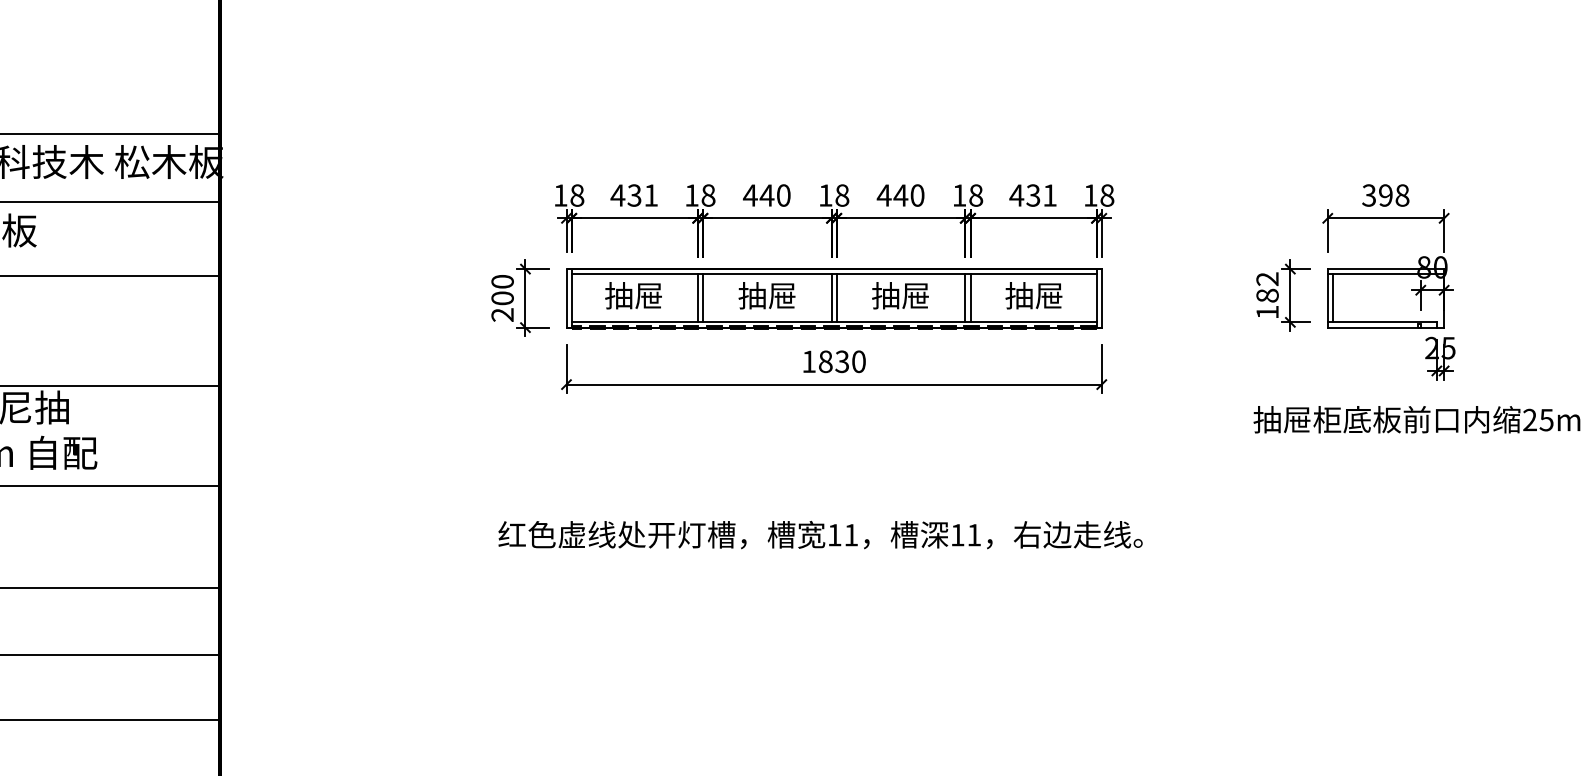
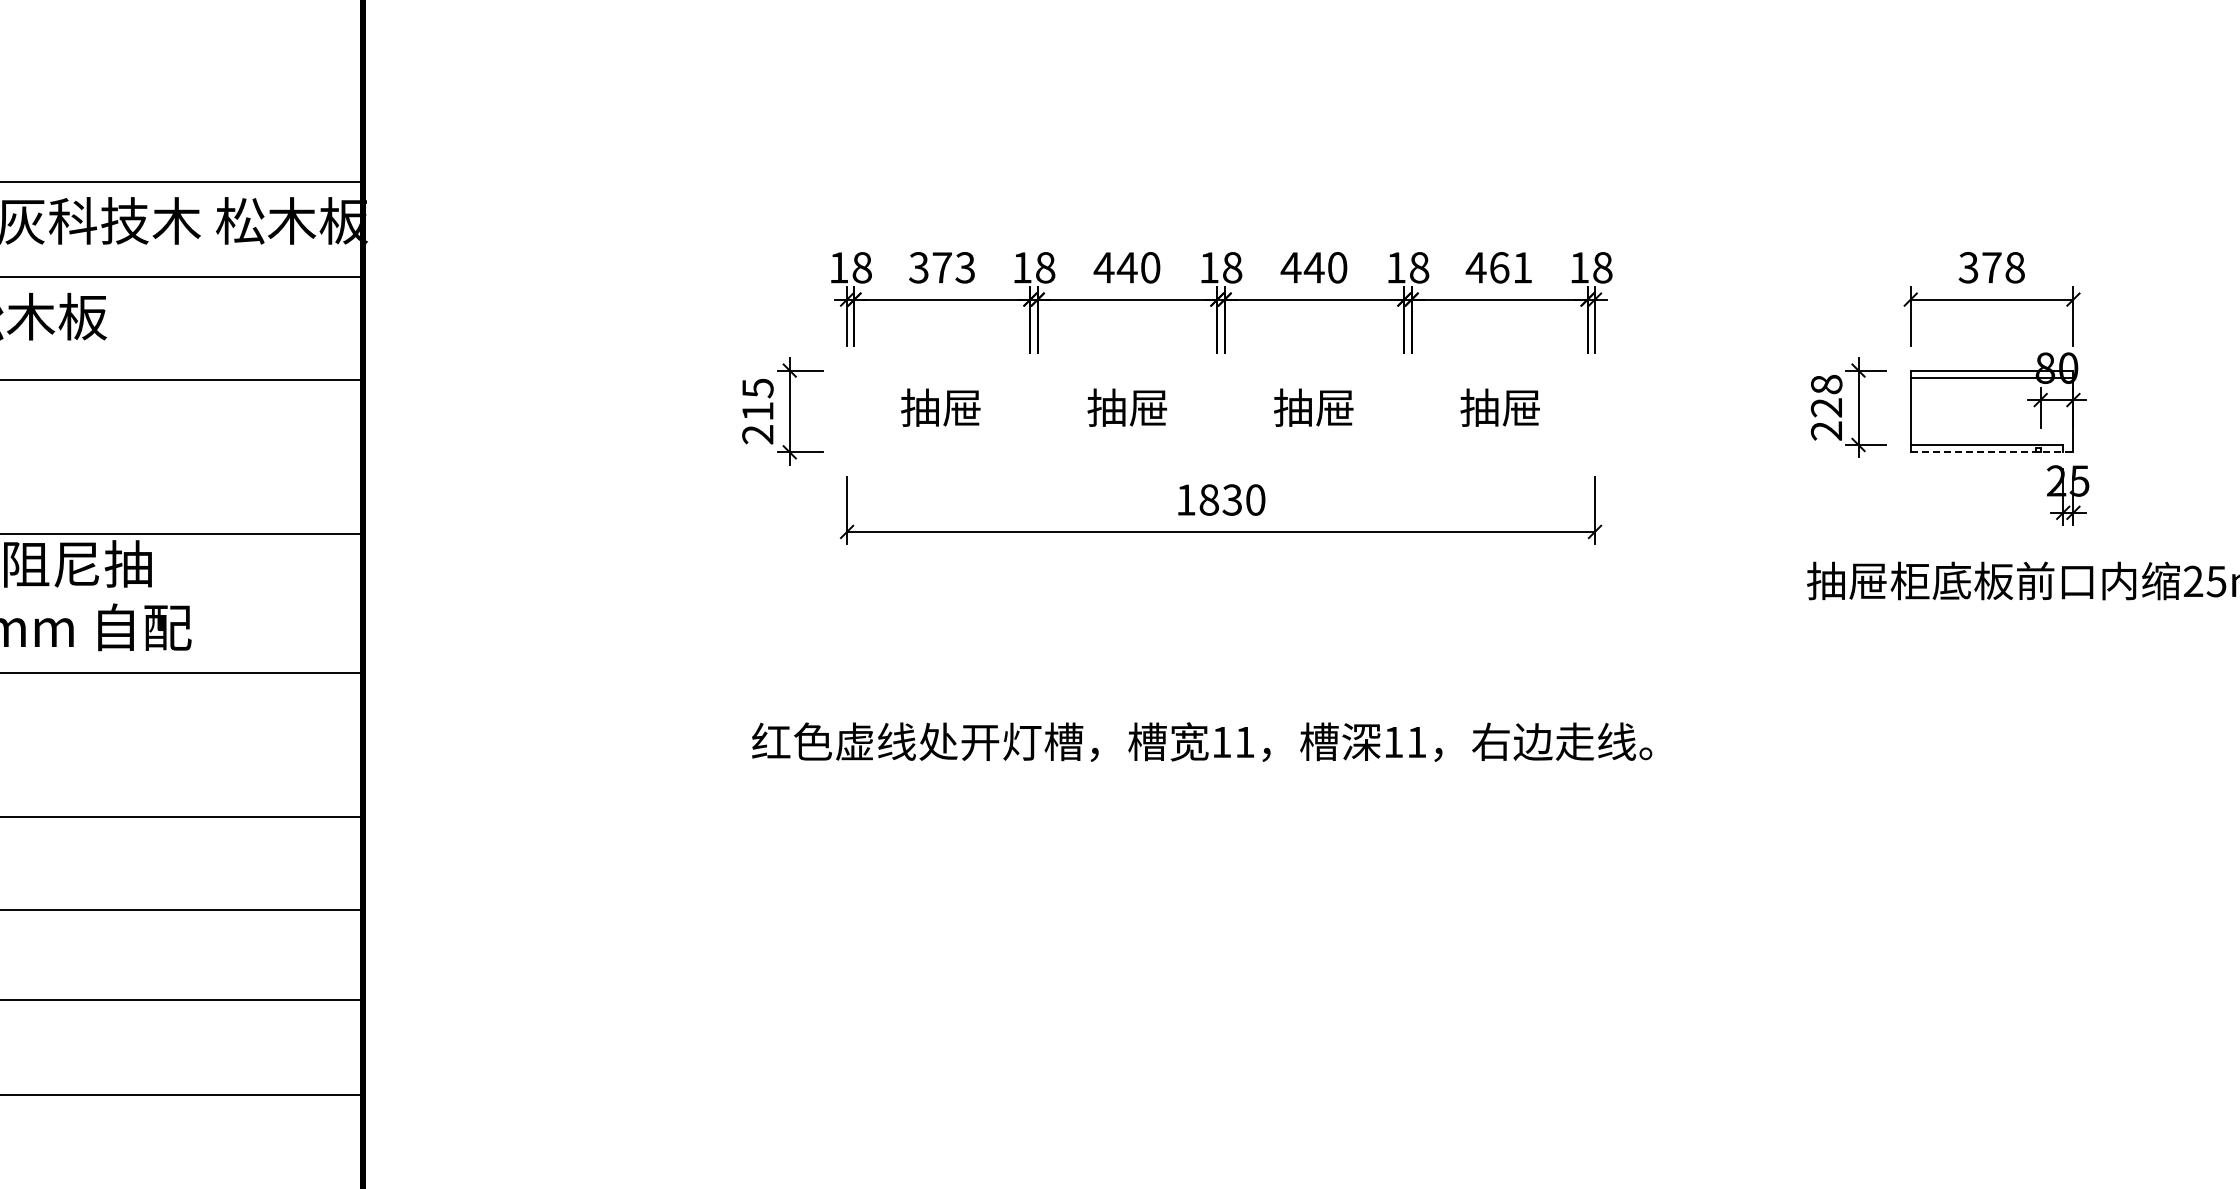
text: (634, 195) -> (941, 267), 431 -> 373
text: (1033, 195) -> (1499, 267), 431 -> 461
text: (1385, 195) -> (1991, 267), 398 -> 378
text: (502, 289) -> (757, 399), 200 -> 215
text: (1267, 295) -> (1826, 407), 182 -> 228
line: (1333, 297) -> (1918, 410), removed
part: (833, 299) -> (1220, 412), removed
line: (1386, 327) -> (1992, 452), solid -> dashed

